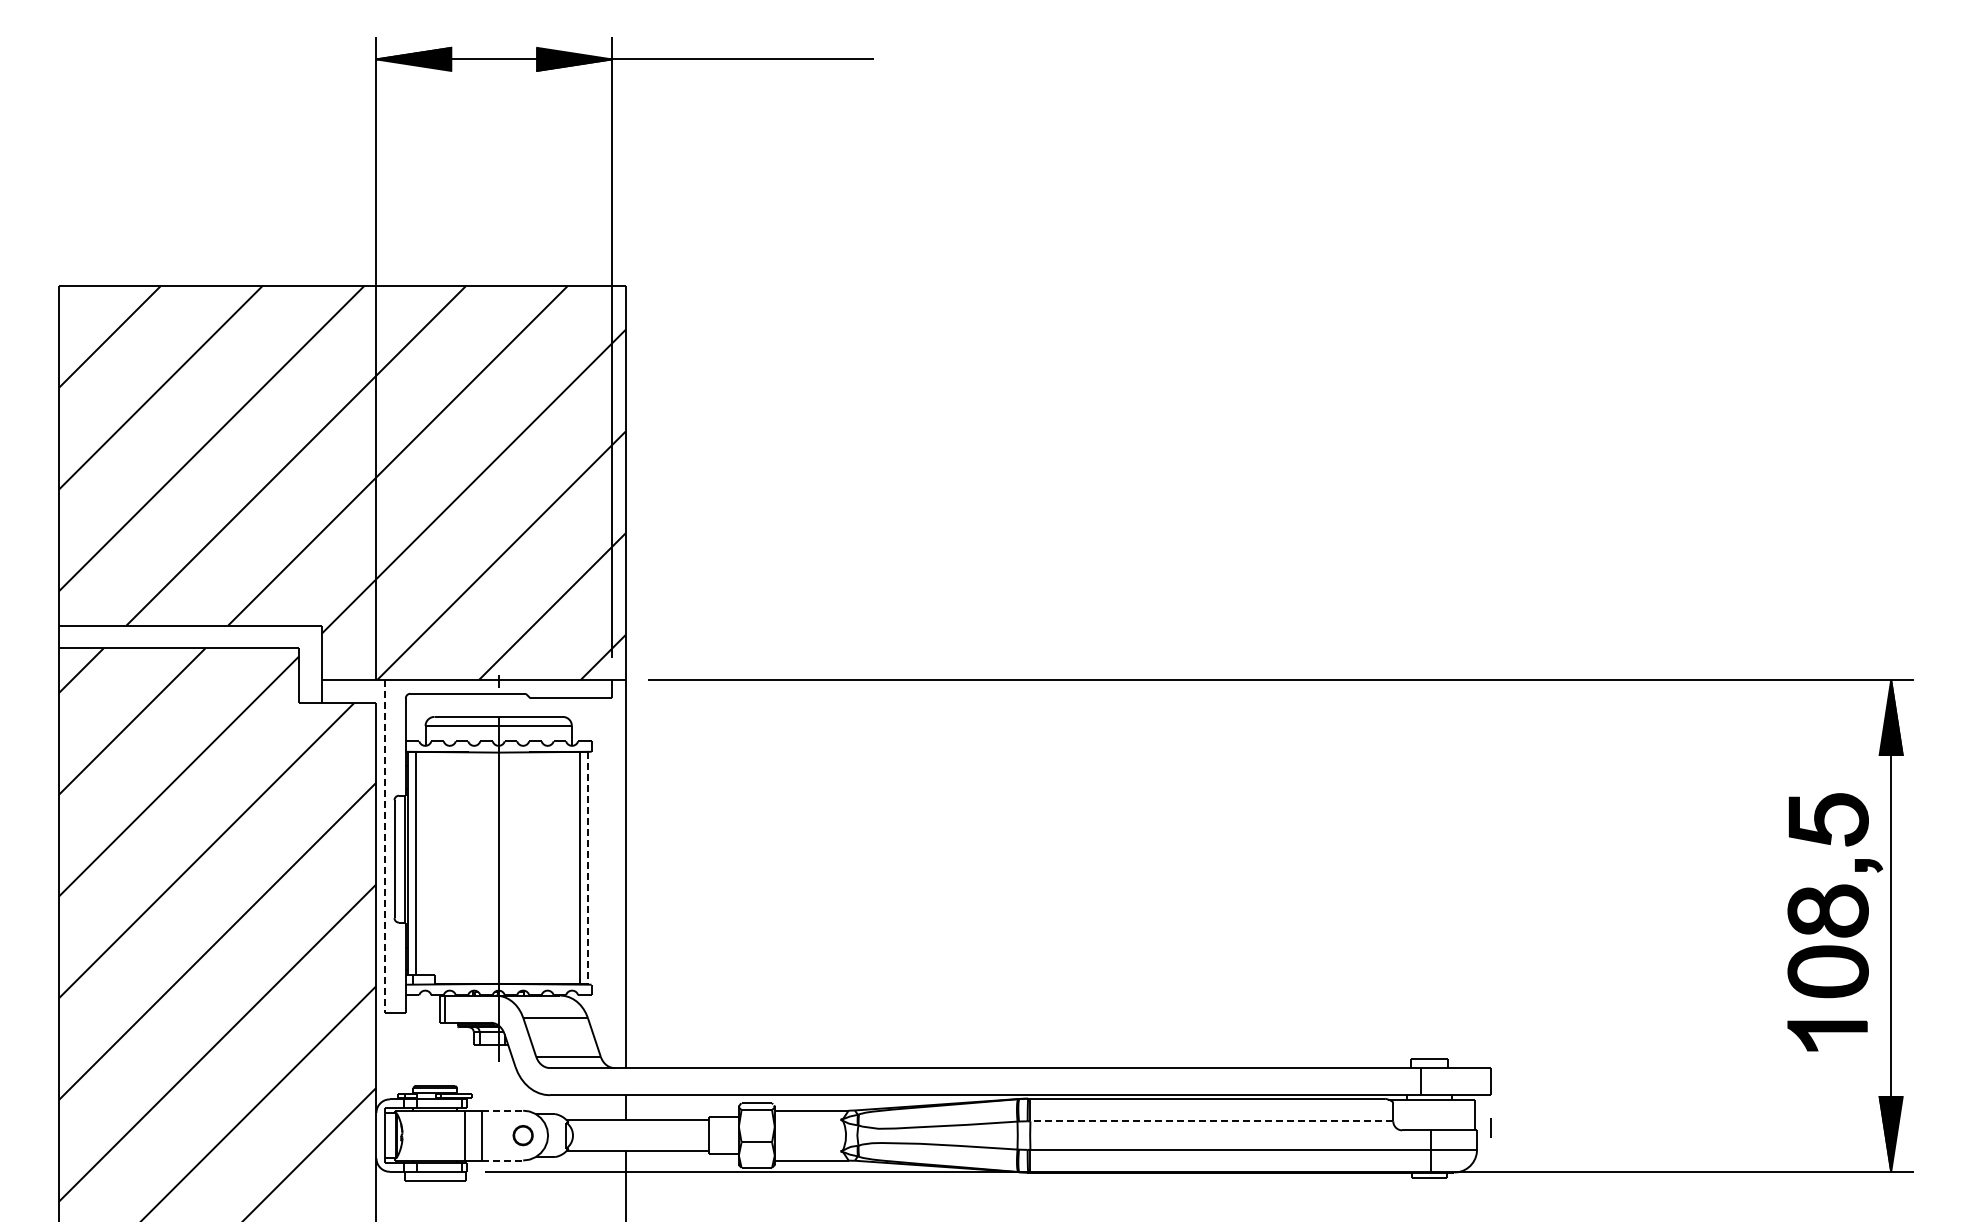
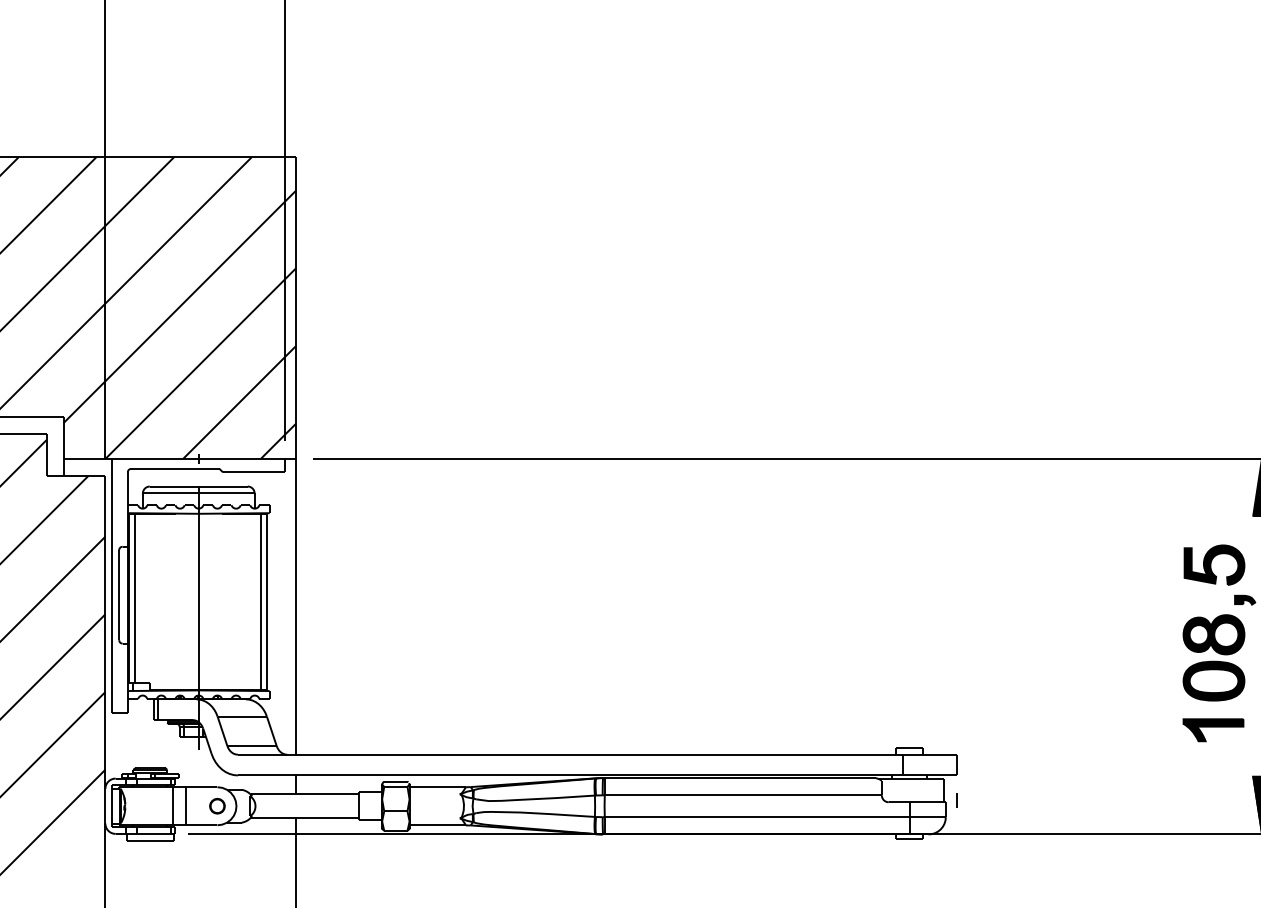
line: (385, 846) -> (112, 585), dashed -> solid
line: (588, 868) -> (267, 602), dashed -> solid
line: (502, 1110) -> (201, 787), dashed -> solid
line: (1211, 1121) -> (743, 795), dashed -> solid
line: (502, 1160) -> (201, 825), dashed -> solid

